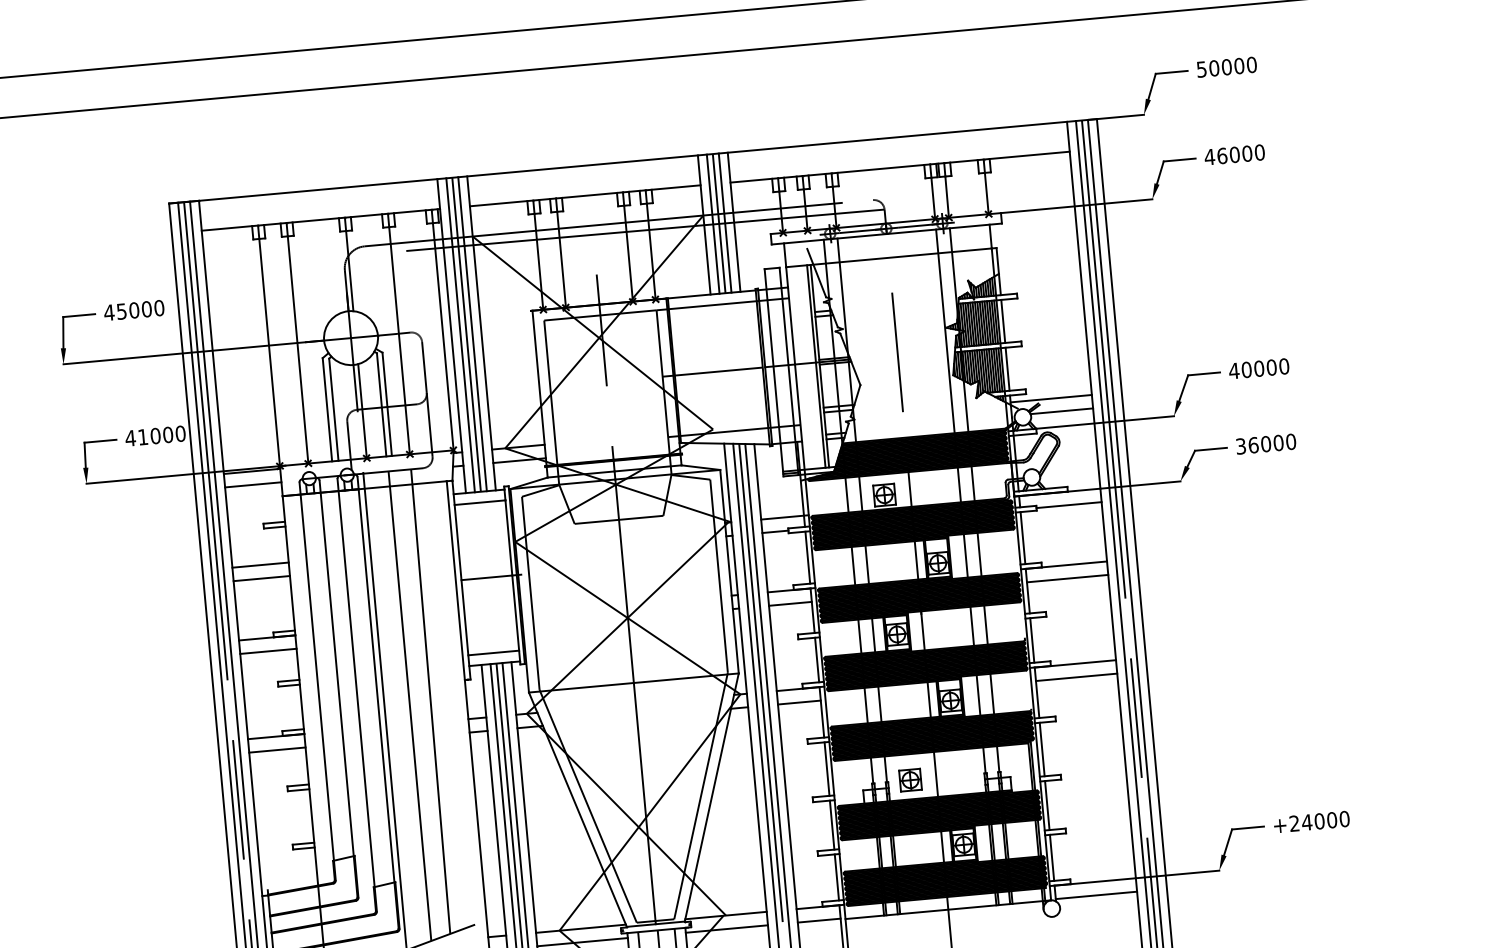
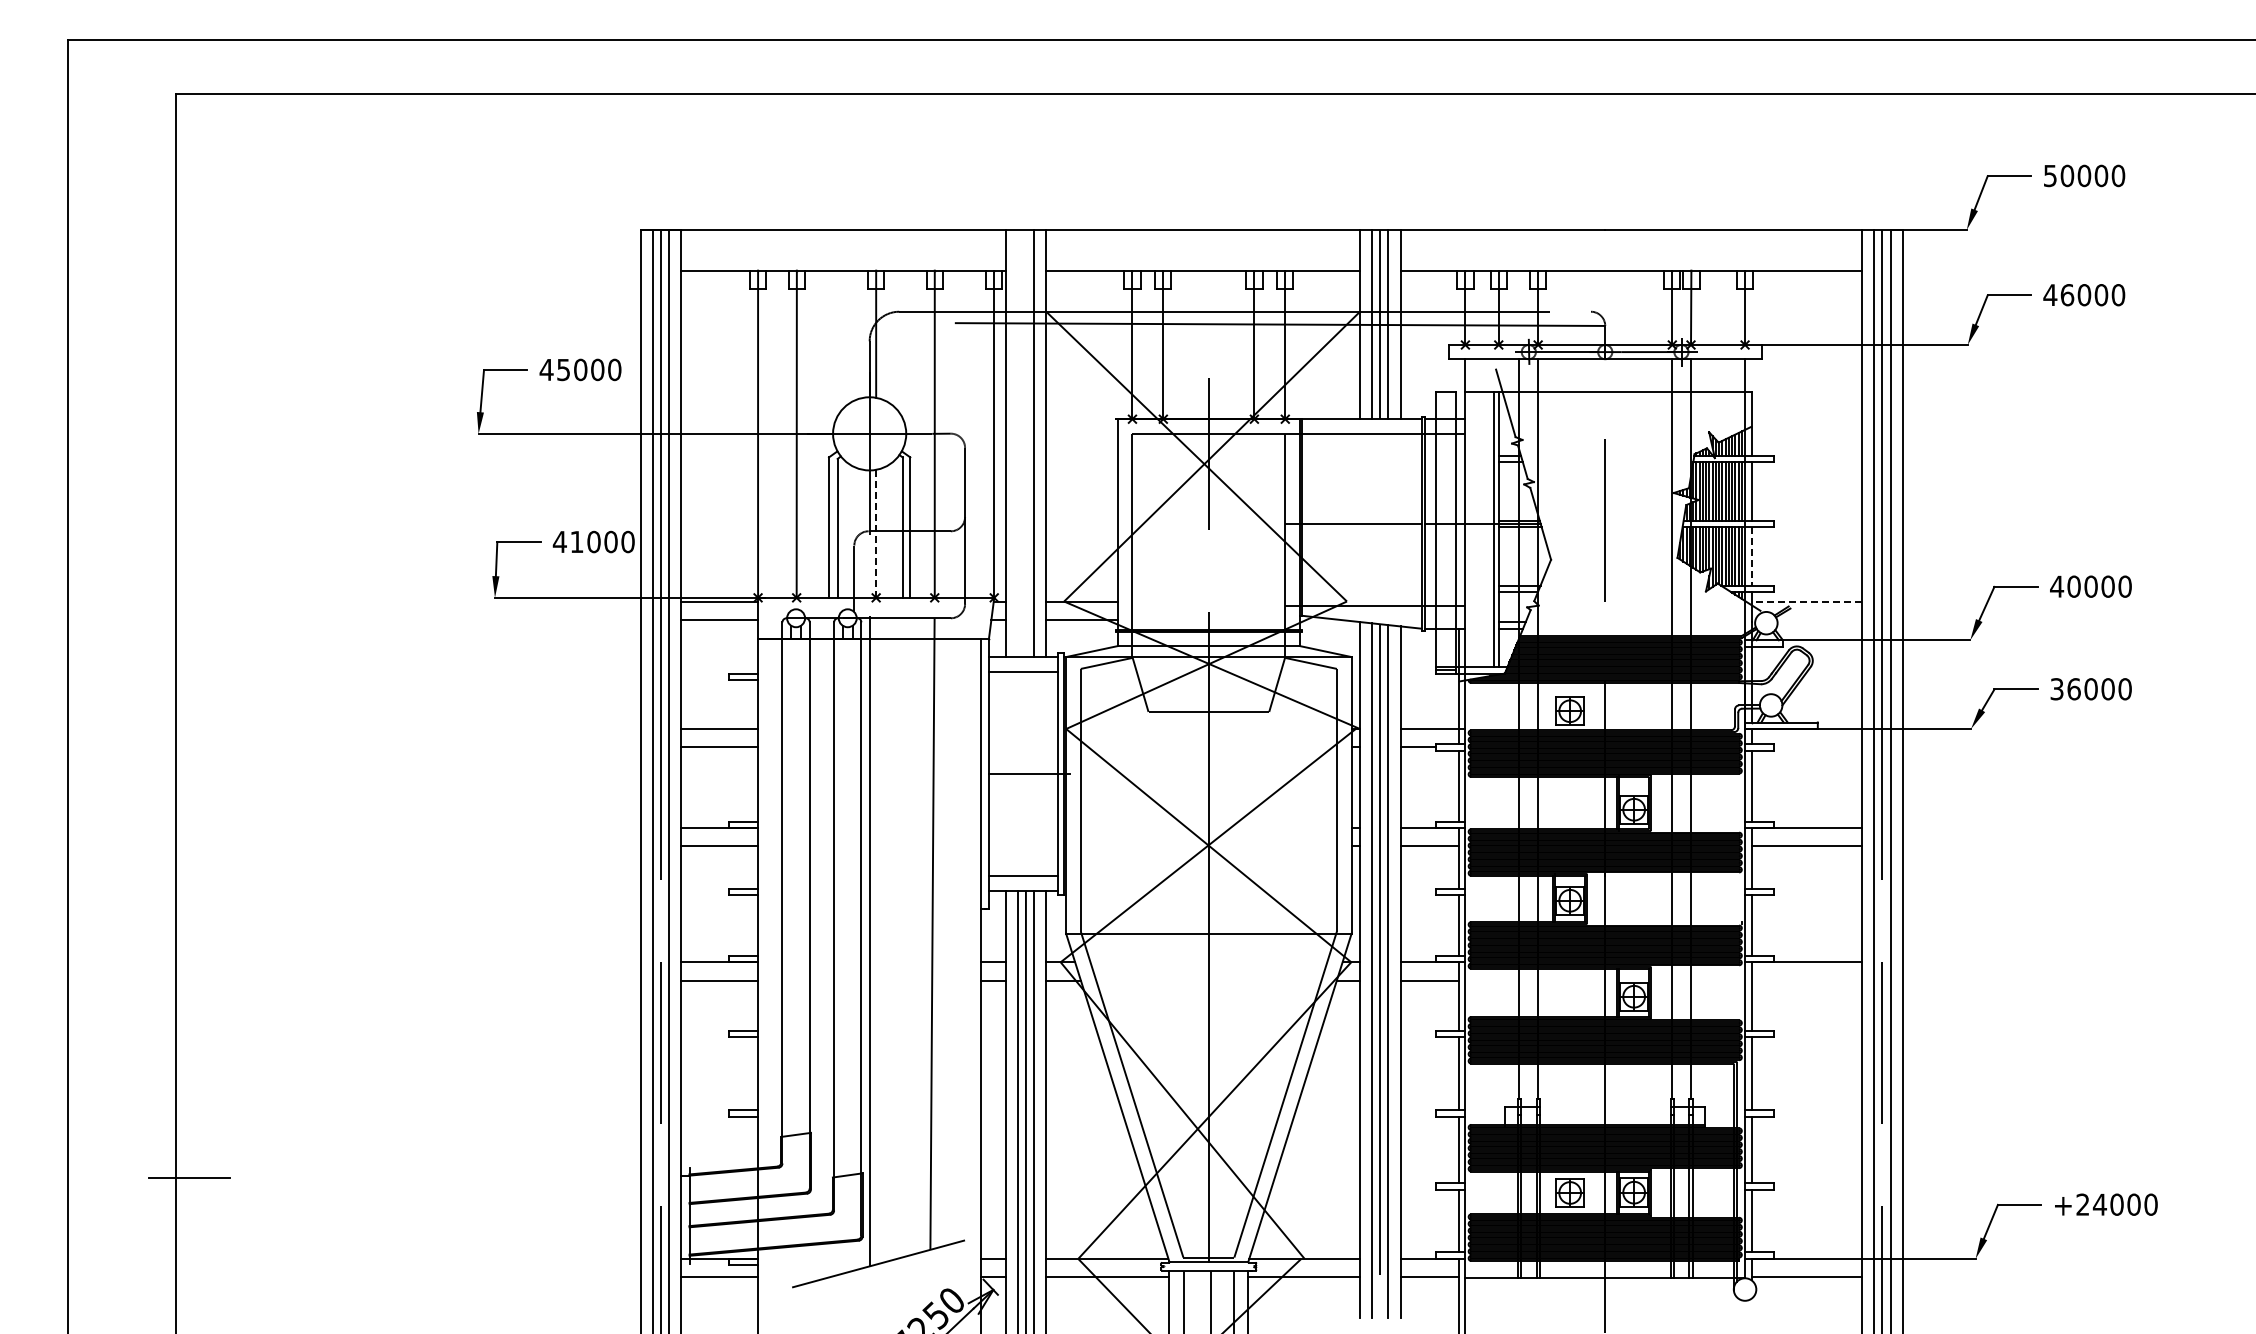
line: (466, 334) -> (1025, 443), removed
line: (460, 335) -> (1017, 443), removed
line: (1007, 369) -> (1751, 556), solid -> dashed
line: (1050, 398) -> (1806, 601), solid -> dashed
line: (362, 410) -> (876, 533), solid -> dashed
line: (1061, 411) -> (1819, 619), removed
line: (1068, 505) -> (1817, 747), removed
line: (1076, 677) -> (1806, 980), removed
line: (409, 706) -> (903, 937), removed
part: (910, 779) -> (1569, 1192), moved

